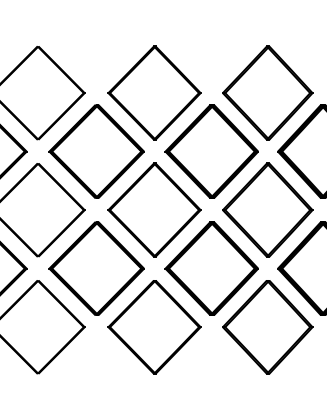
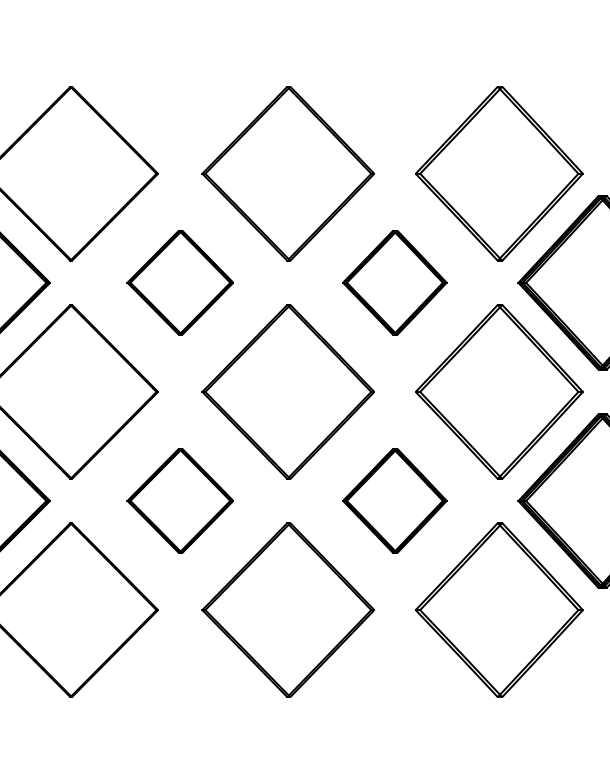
part: (96, 151) -> (180, 282), size x0.6
part: (211, 151) -> (394, 282), size x0.6
part: (96, 268) -> (180, 500), size x0.6
part: (211, 268) -> (394, 500), size x0.6

